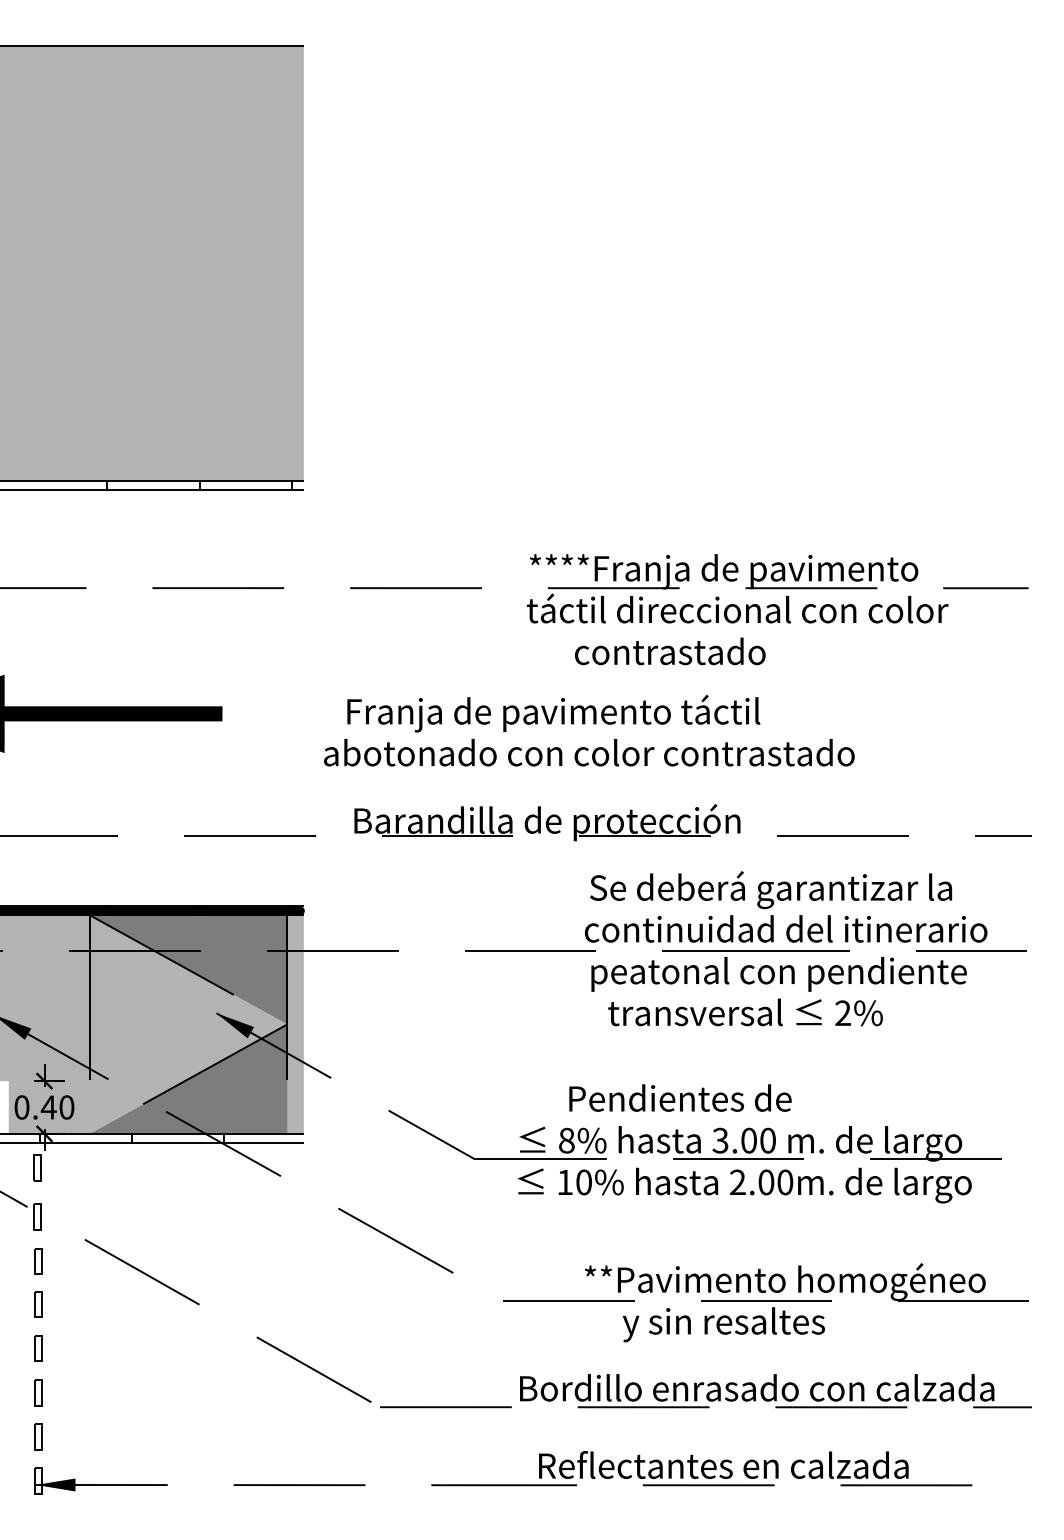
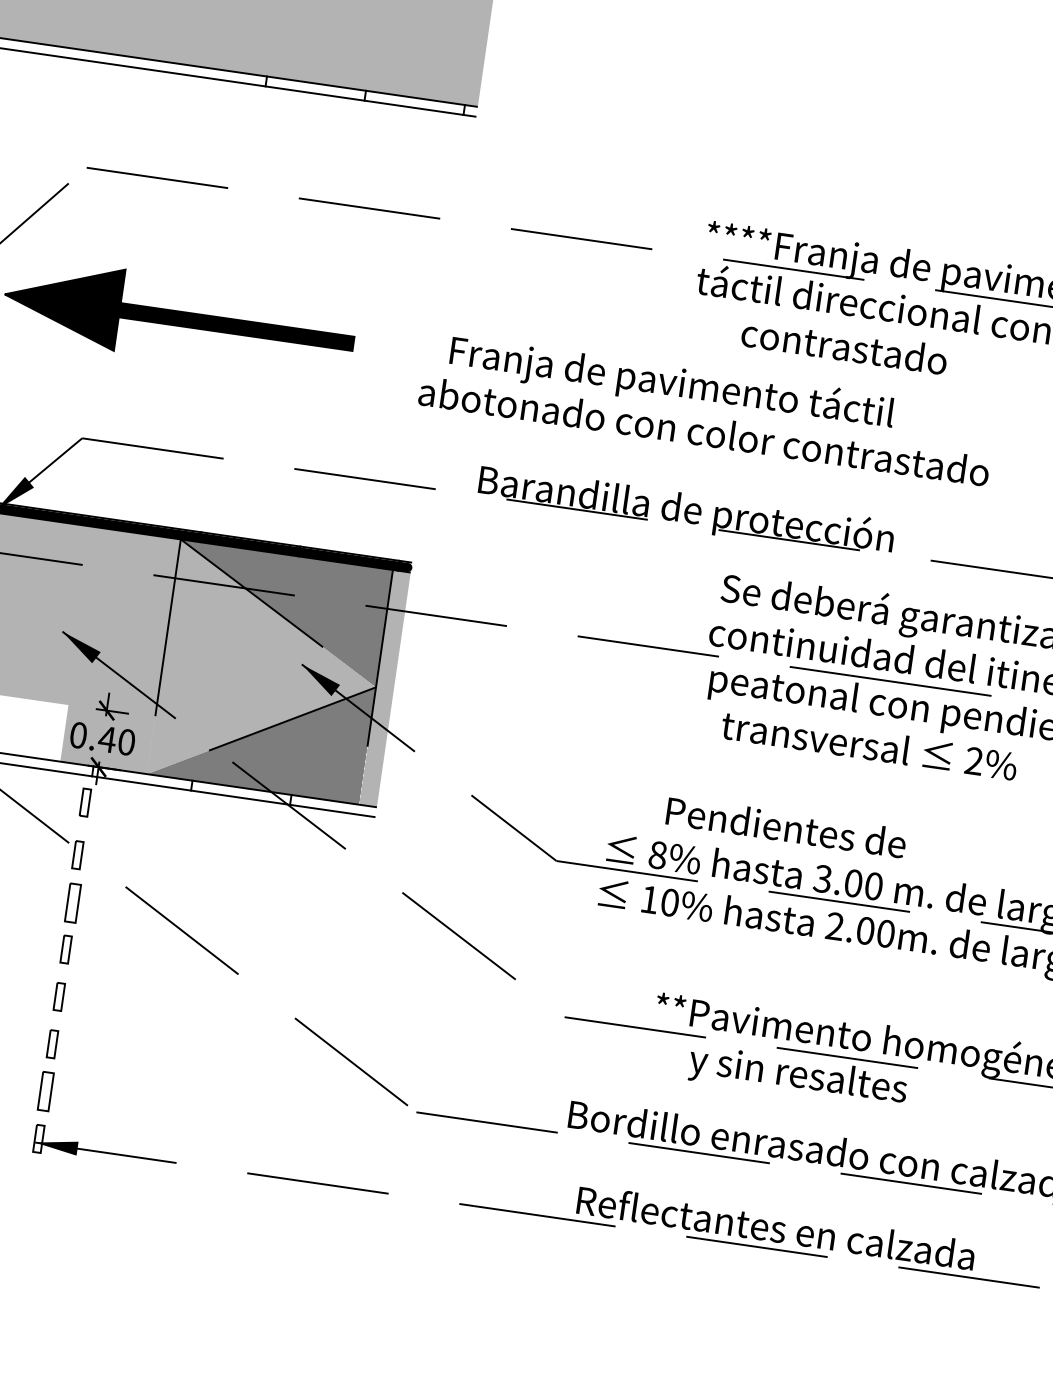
text: (589, 730) -> (707, 407), moved
part: (38, 1261) -> (72, 903), size x1.4
part: (38, 1436) -> (45, 1090), size x1.4

